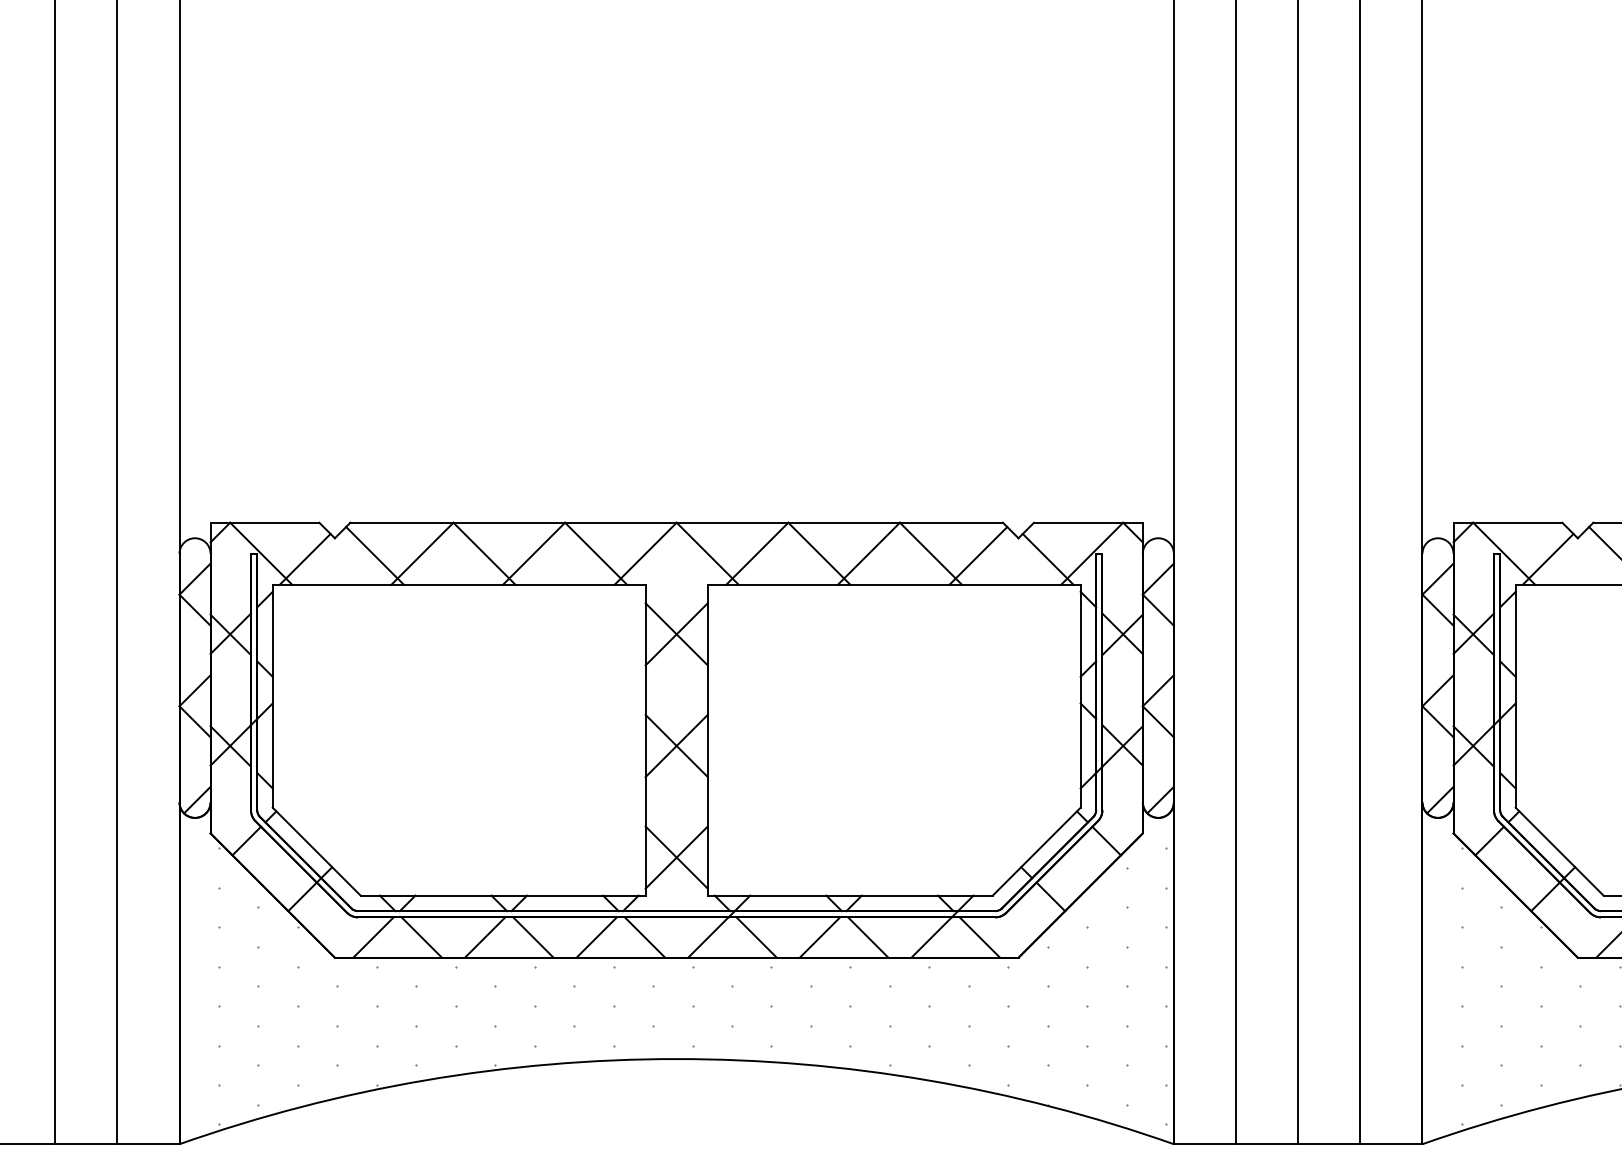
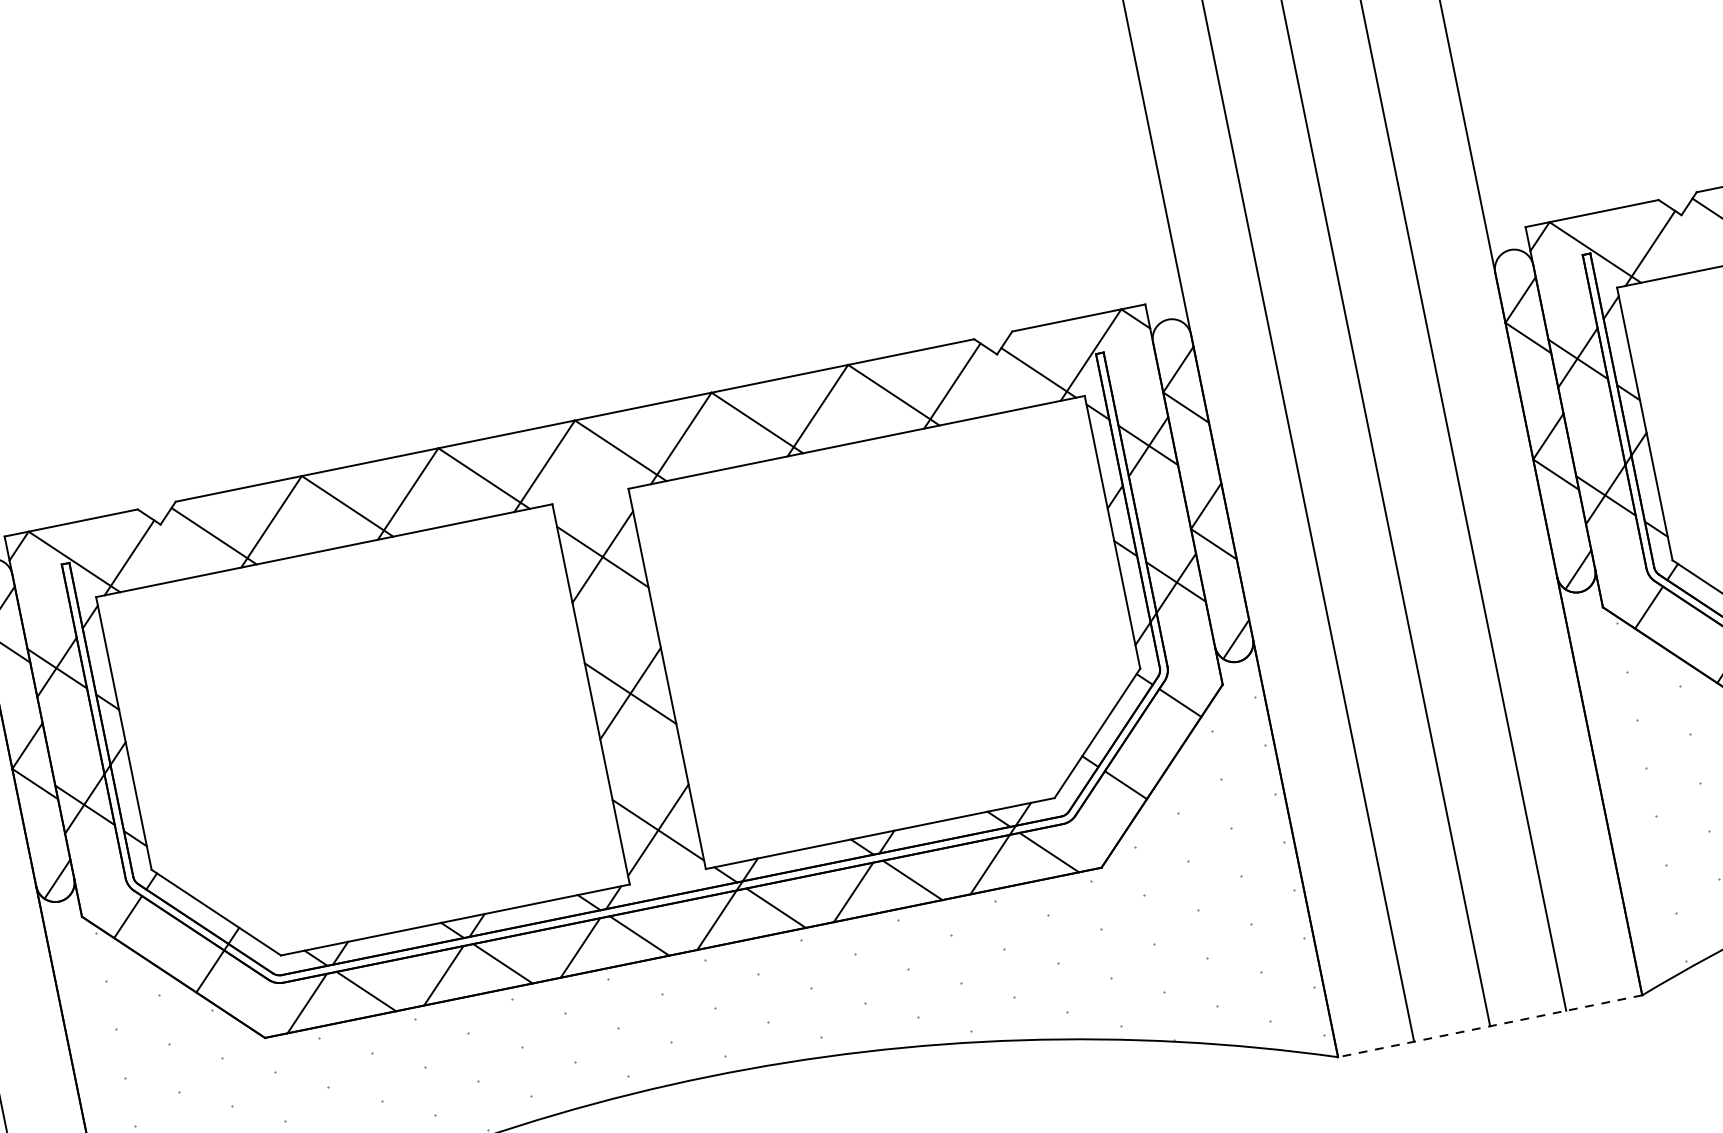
line: (1297, 1144) -> (1489, 1026), solid -> dashed

